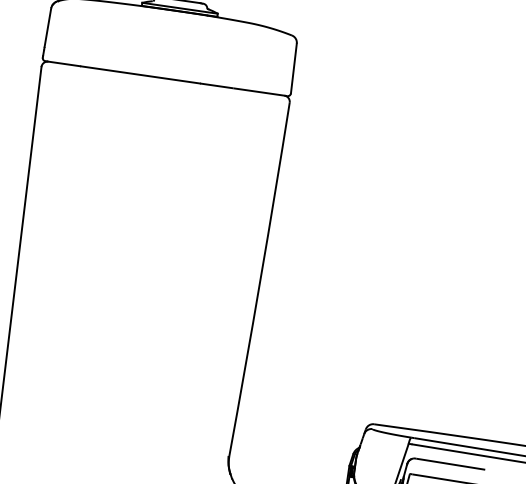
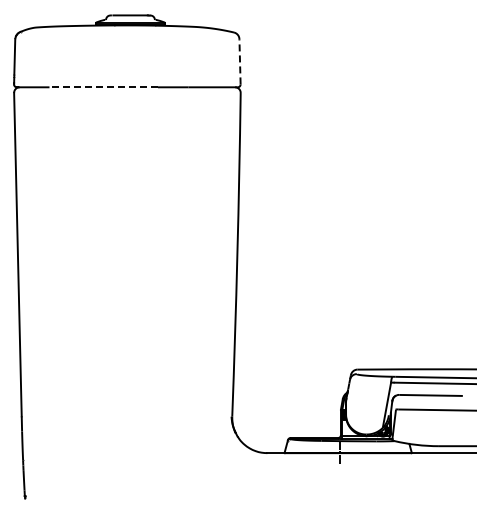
line: (294, 68) -> (240, 61), solid -> dashed
line: (140, 75) -> (103, 87), solid -> dashed

